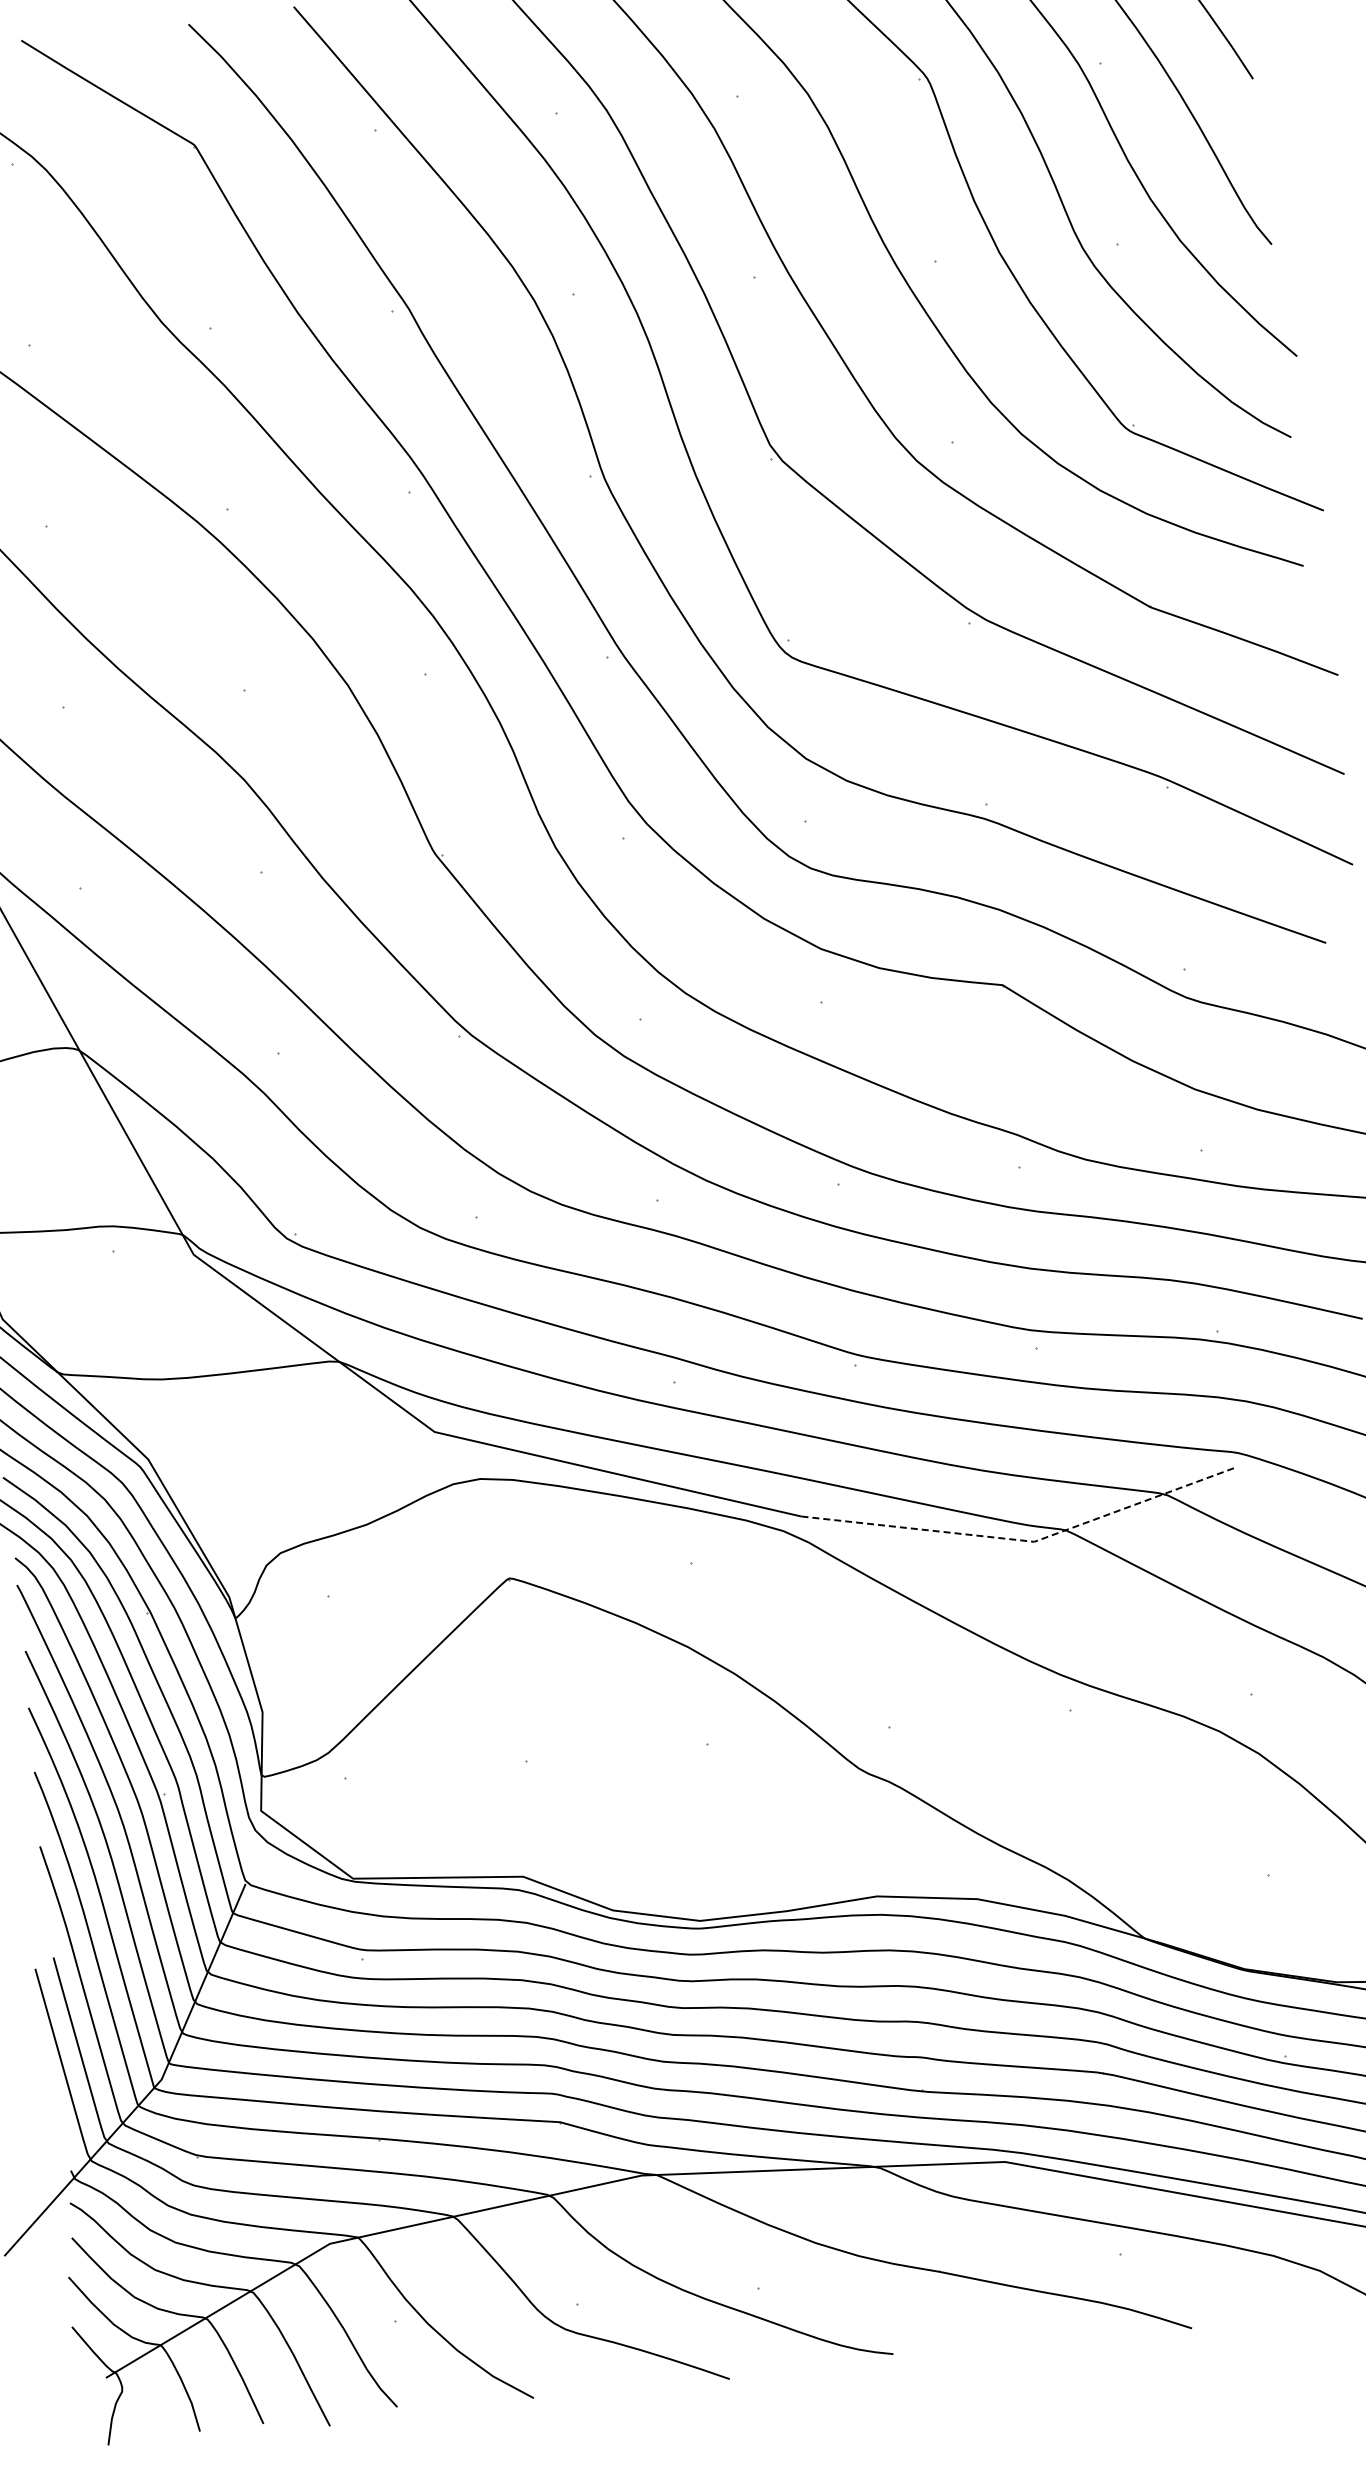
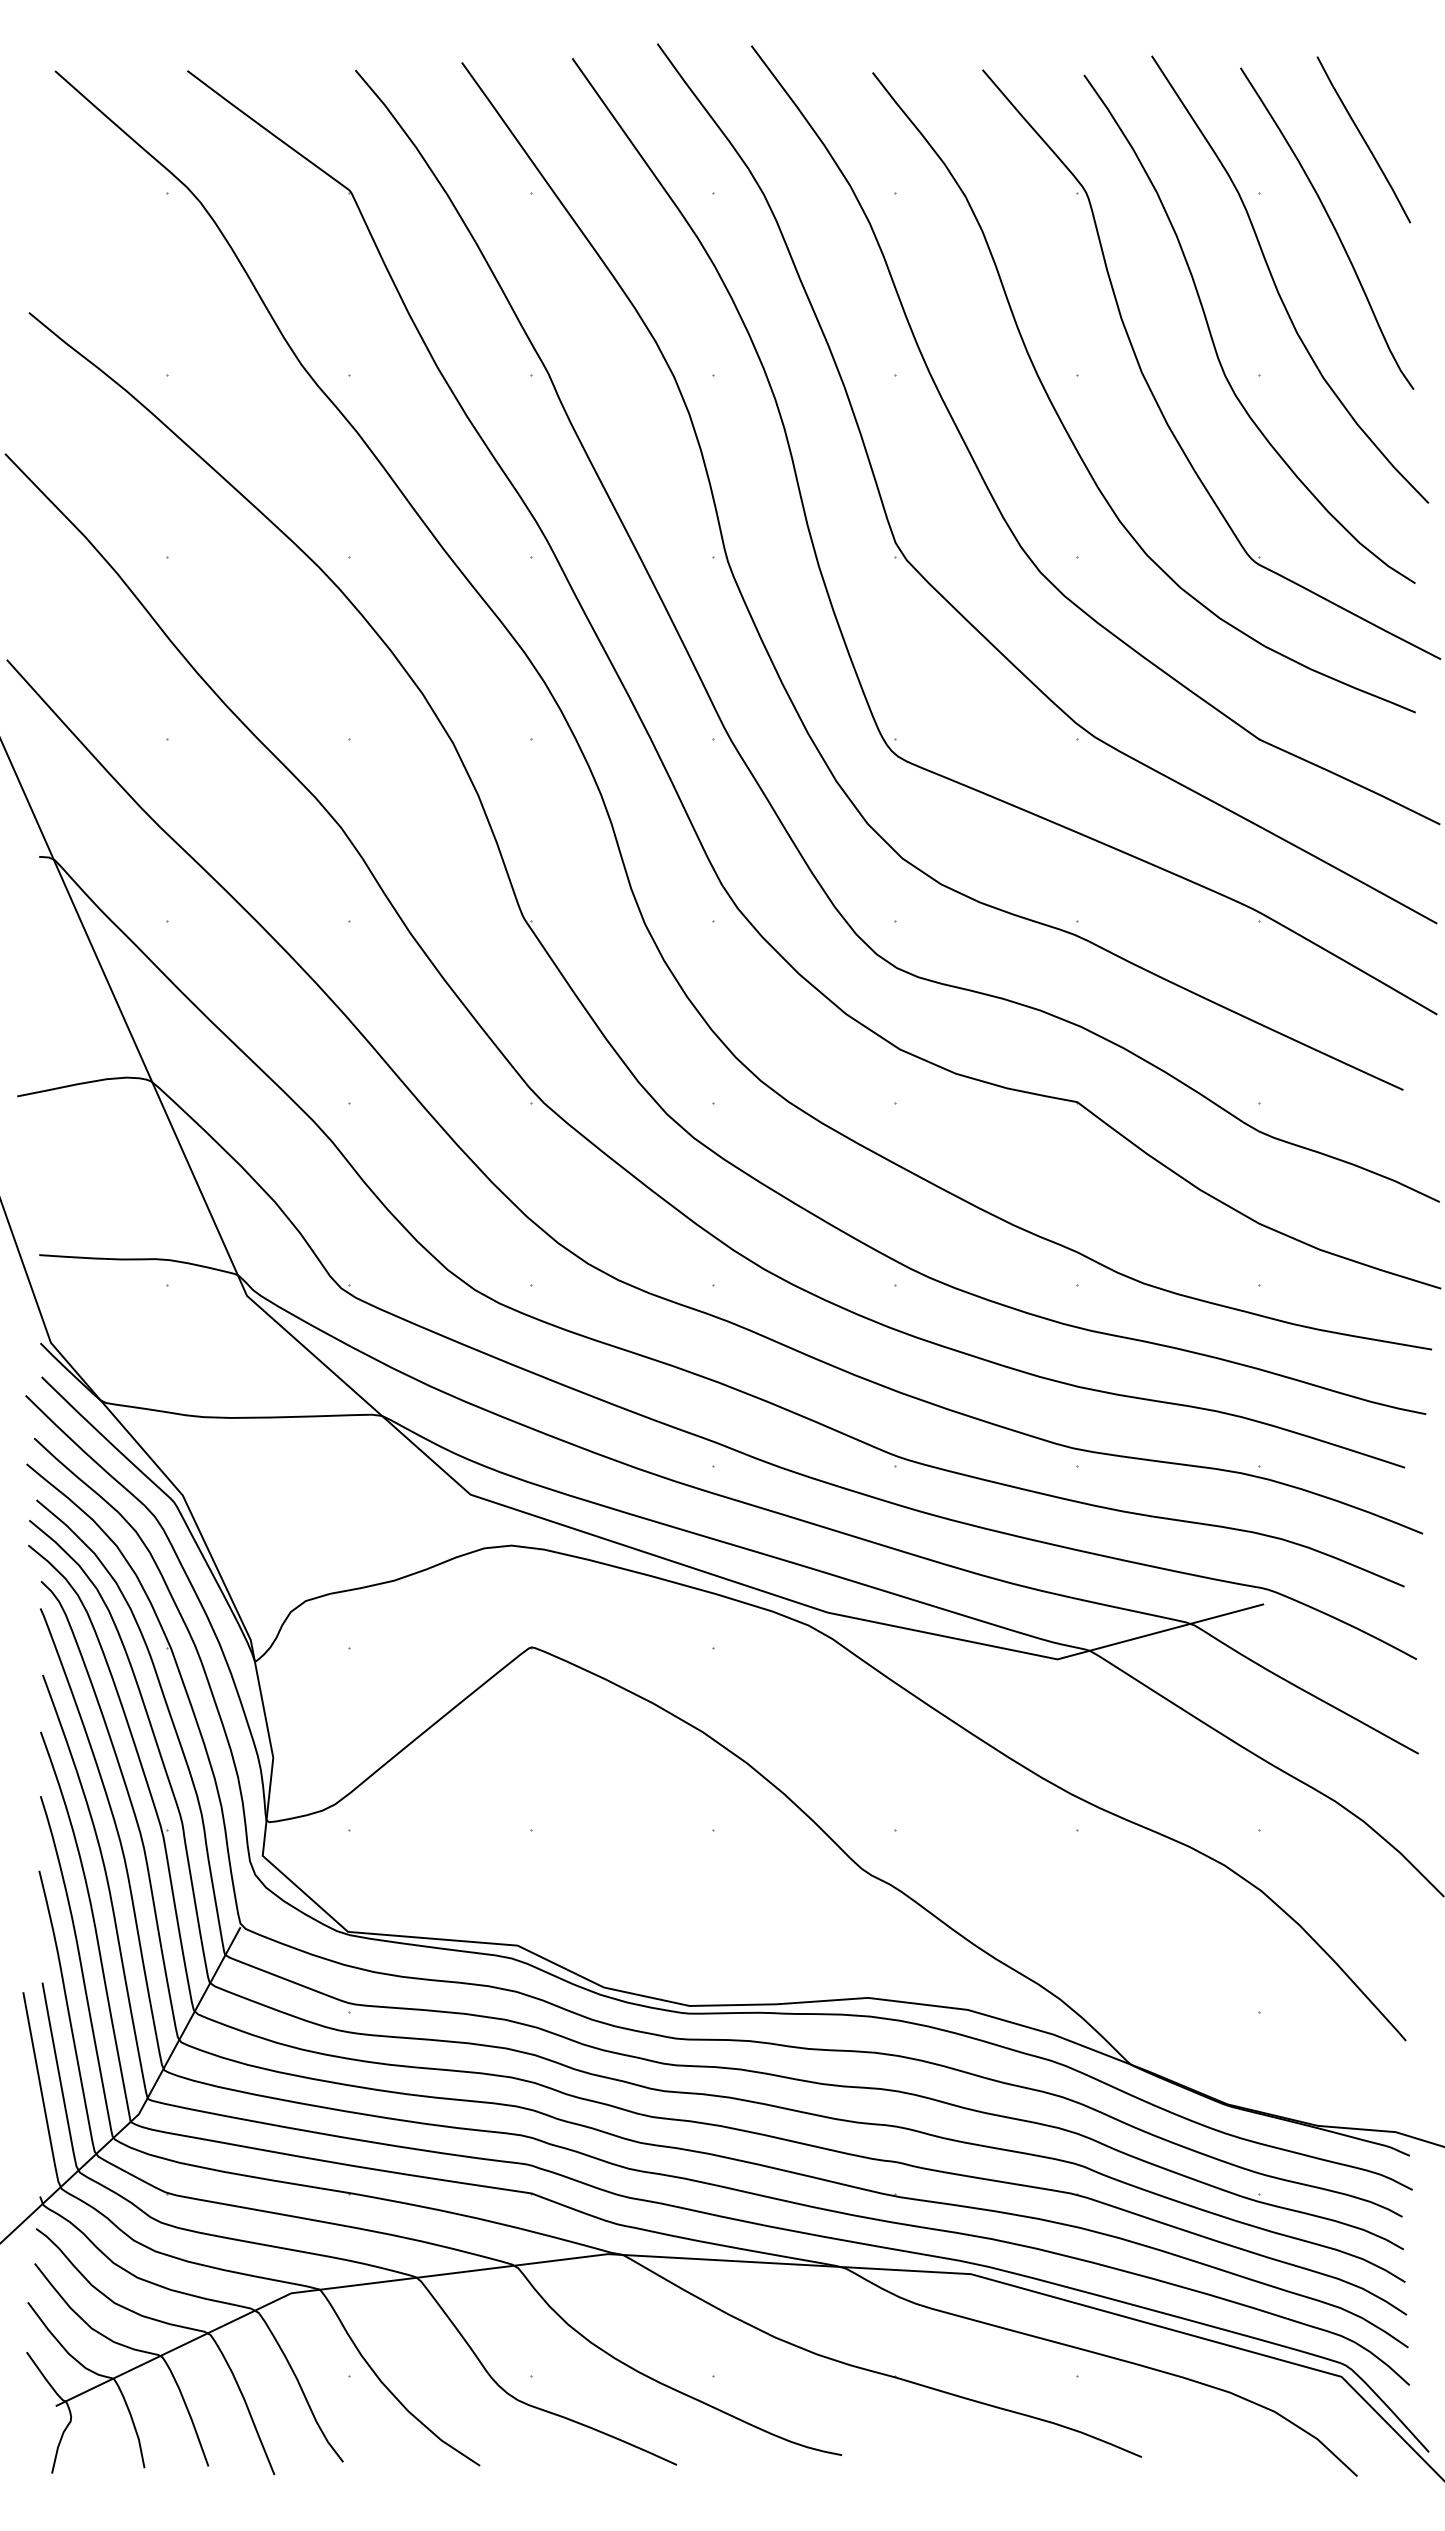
line: (1024, 1540) -> (1047, 1657), dashed -> solid

